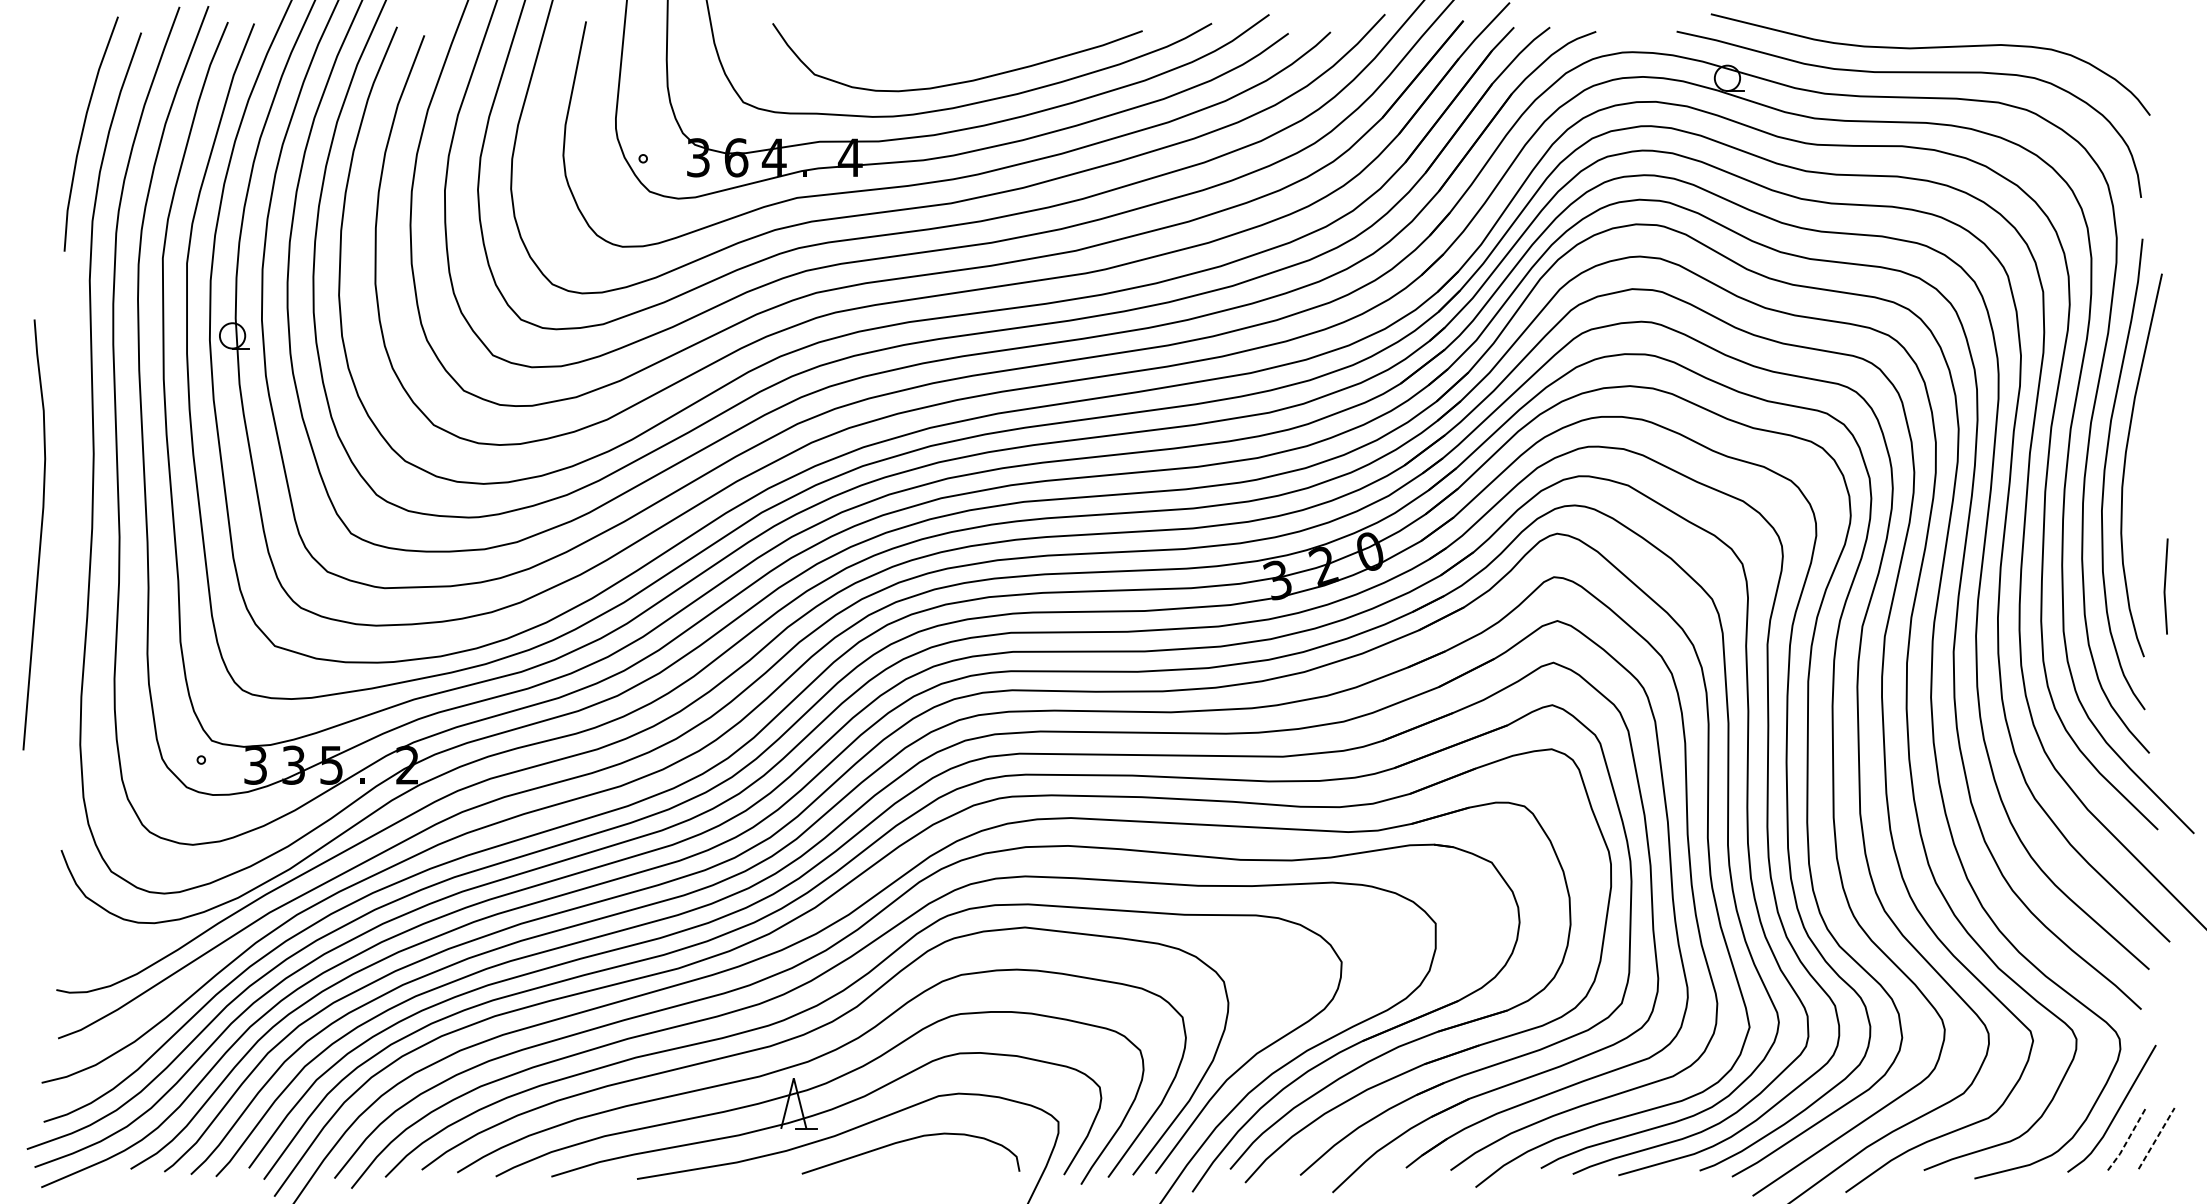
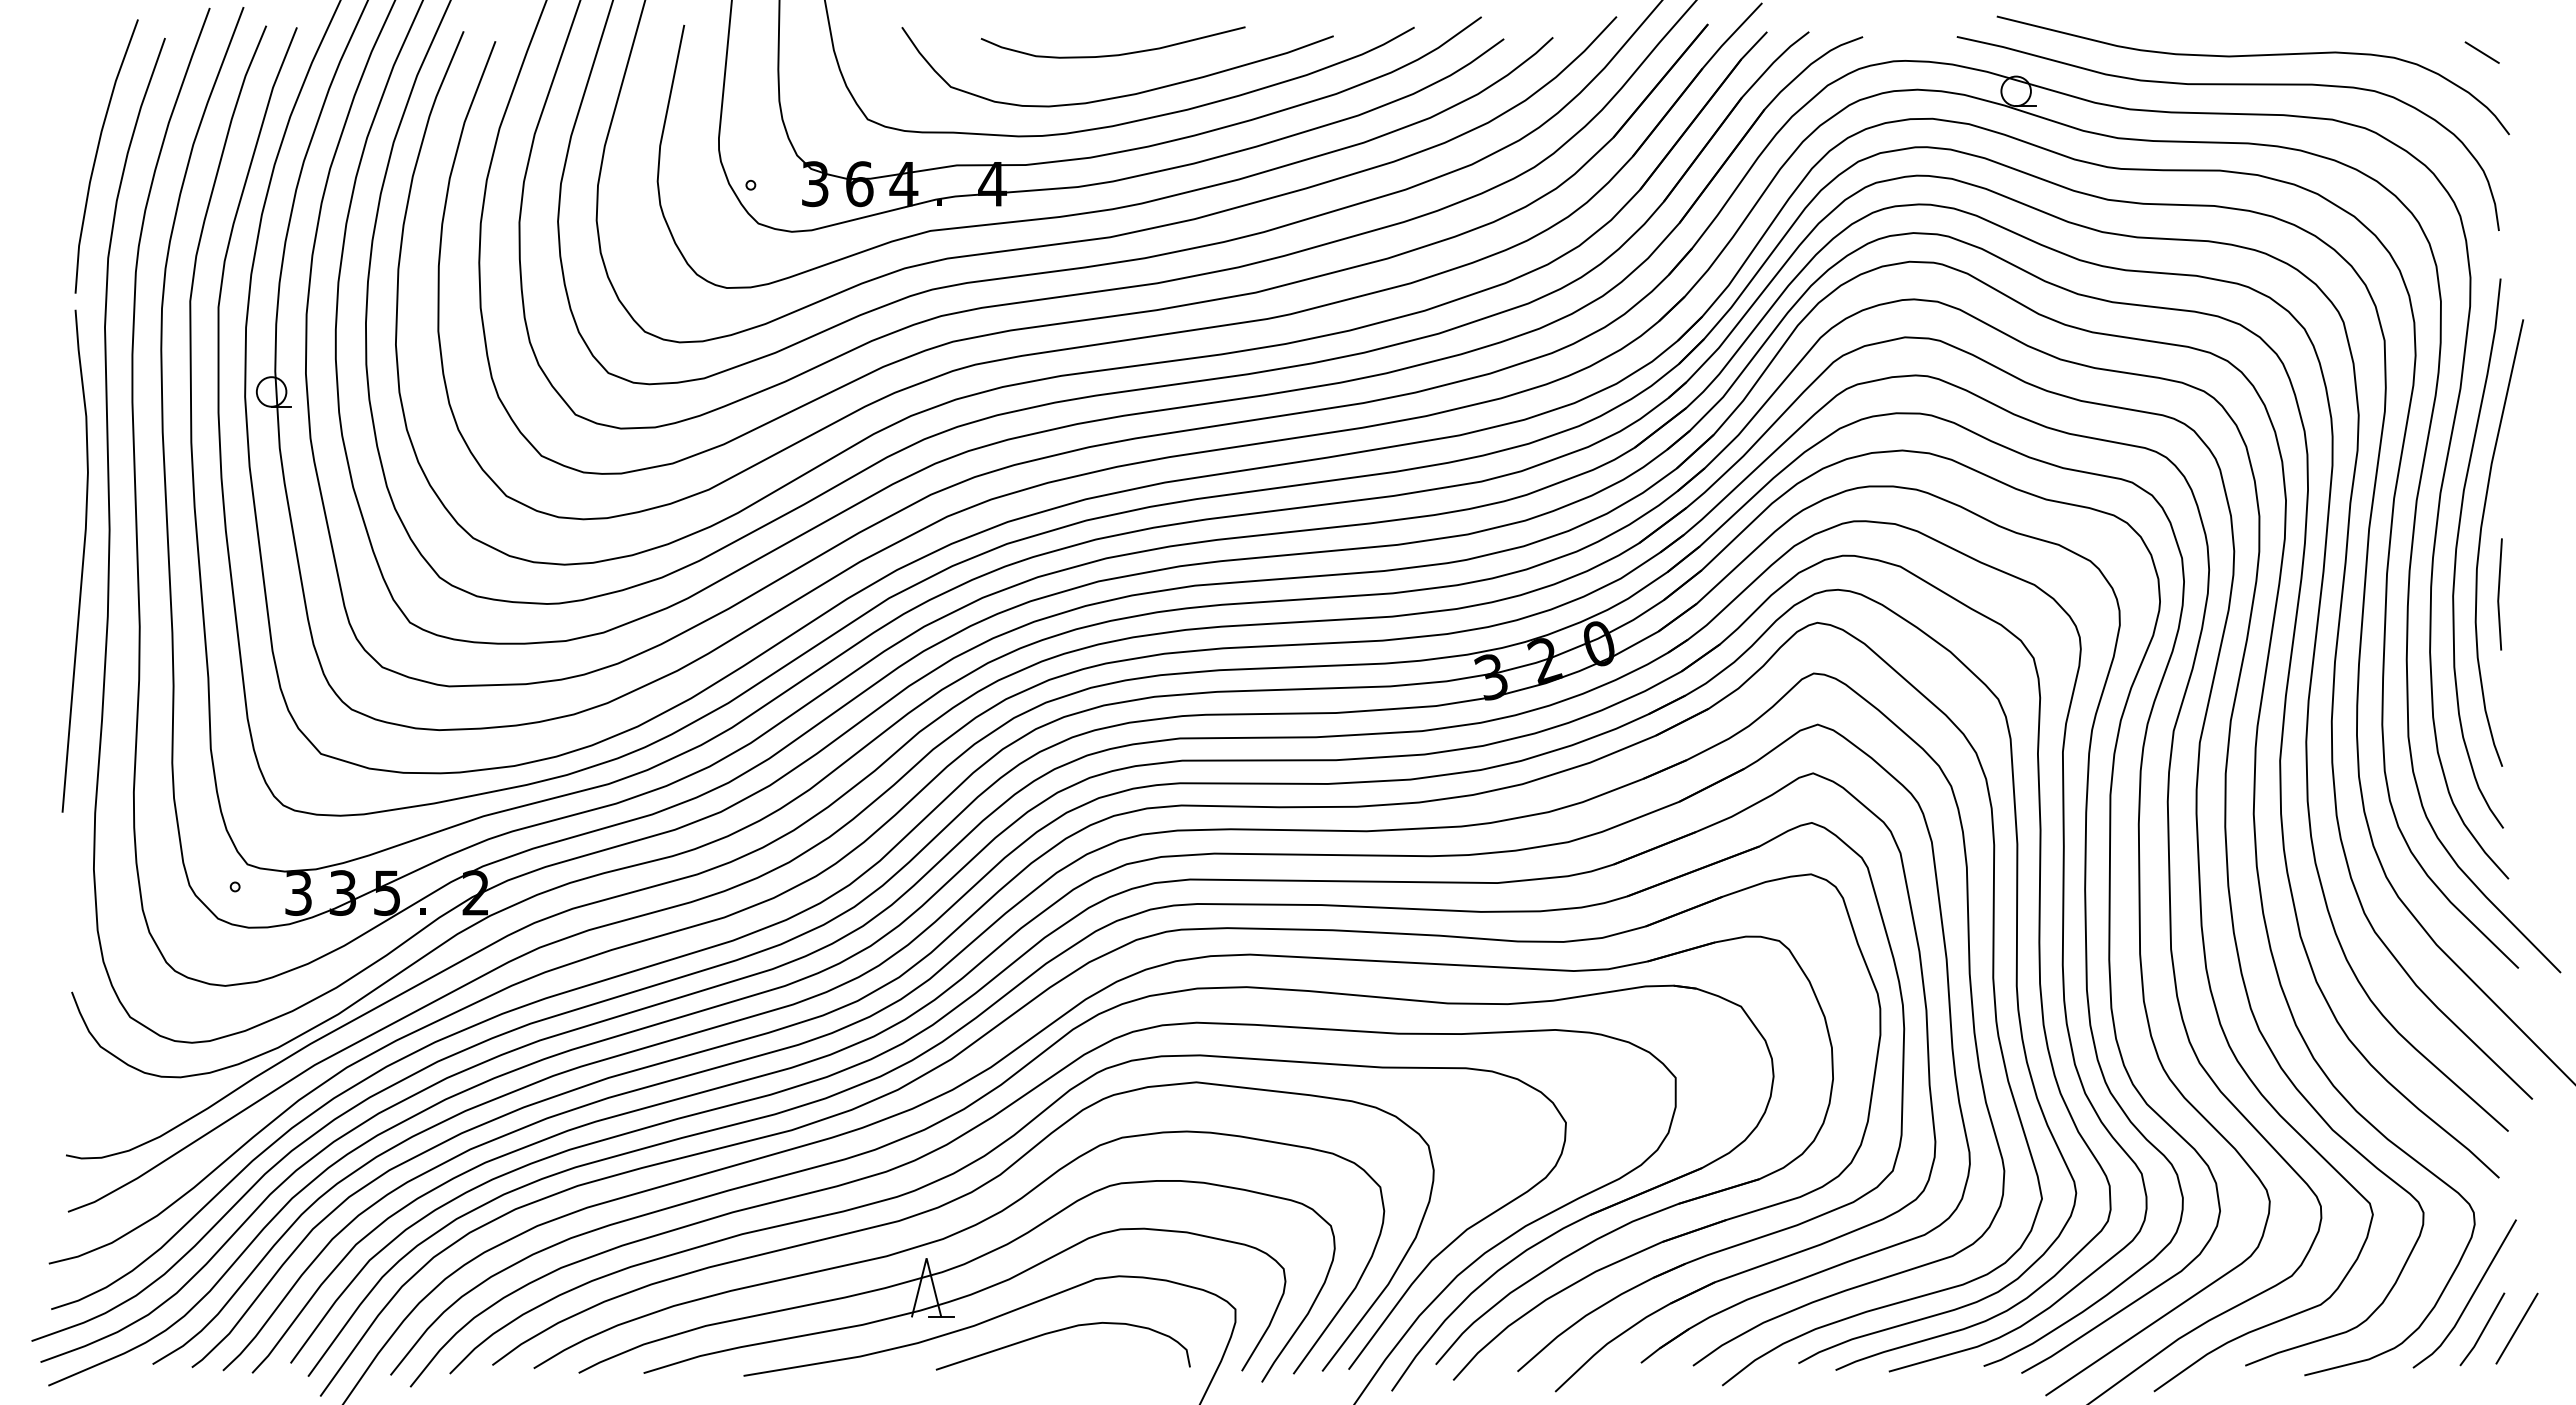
line: (2126, 45) -> (2481, 52), added
curve: (953, 46) -> (1112, 54), added
curve: (40, 534) -> (82, 560), moved
line: (2165, 586) -> (2499, 594), moved
line: (2157, 1138) -> (2517, 1328), dashed -> solid
line: (2127, 1140) -> (2483, 1330), dashed -> solid

